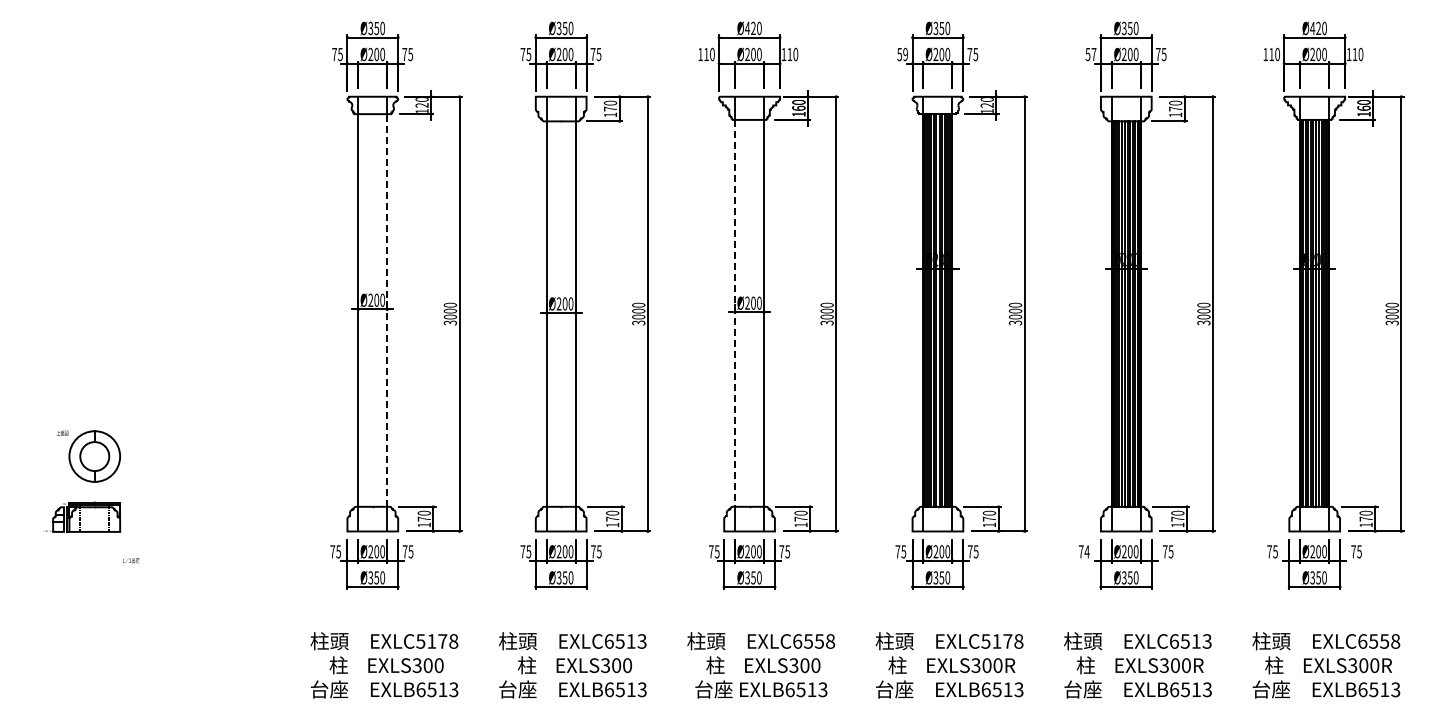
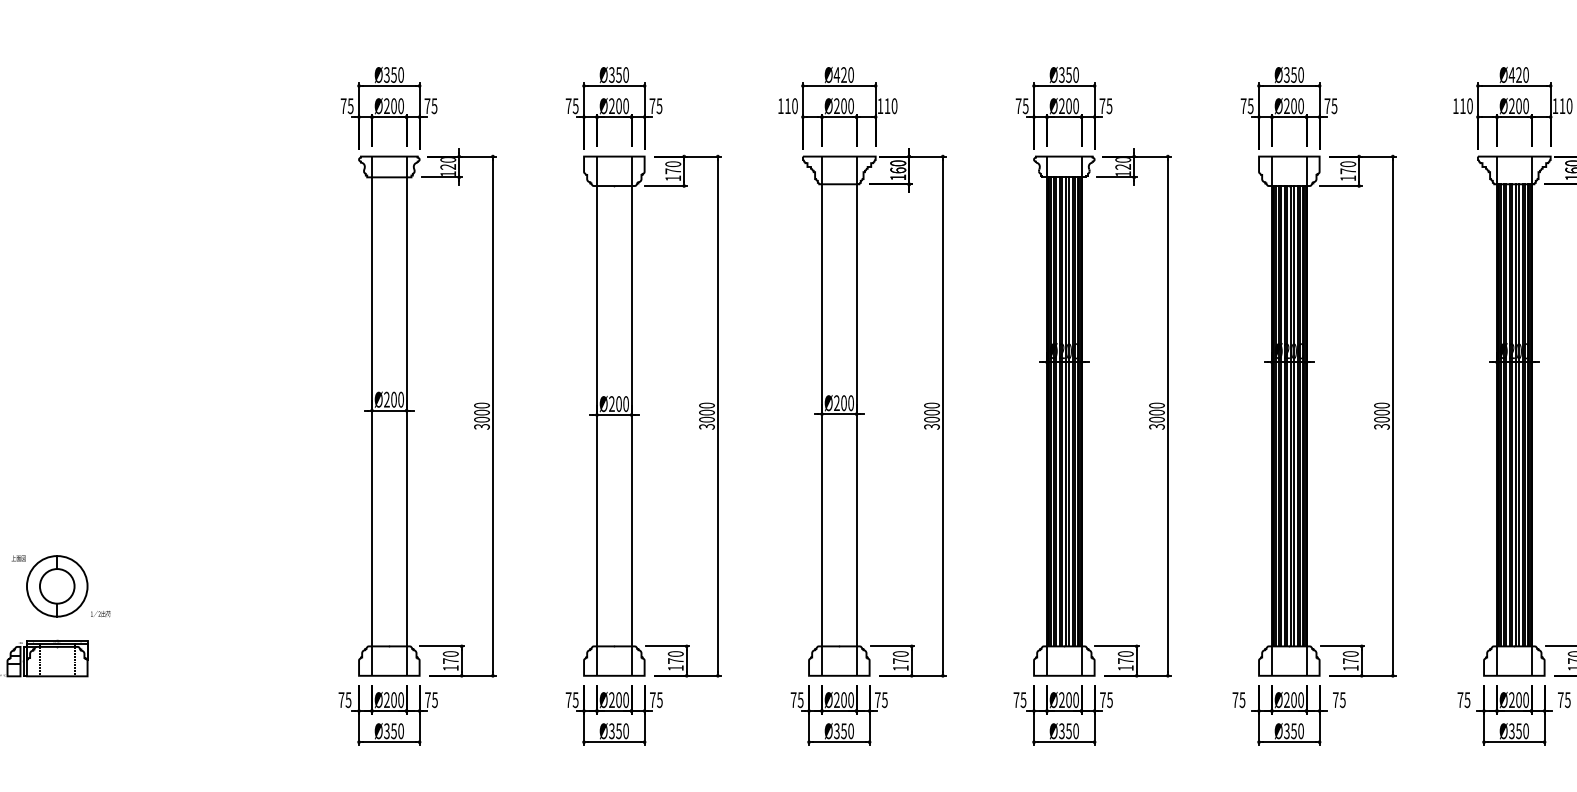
text: (902, 54) -> (1021, 106), 59 -> 75
text: (1090, 54) -> (1246, 106), 57 -> 75
line: (387, 309) -> (406, 410), dashed -> solid
line: (735, 313) -> (822, 415), dashed -> solid
text: (1086, 551) -> (1241, 699), 74 -> 75
text: (131, 560) -> (101, 613), moved

